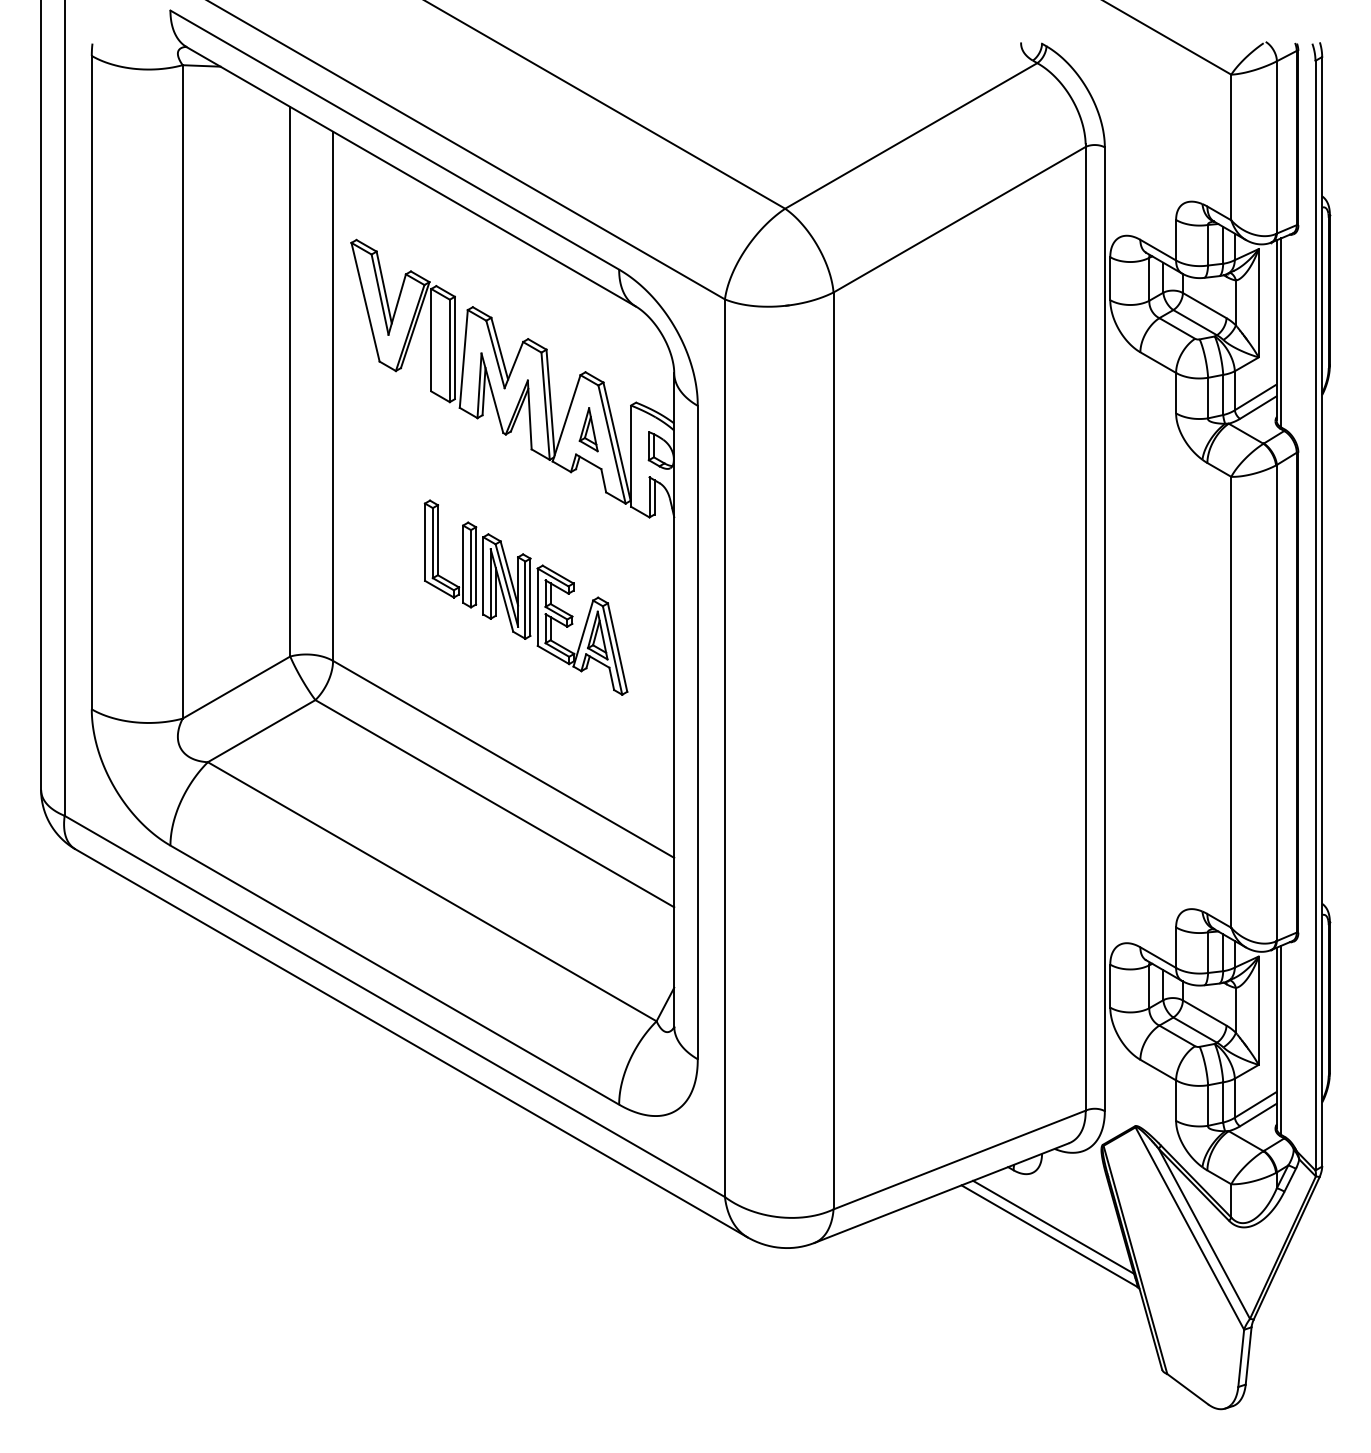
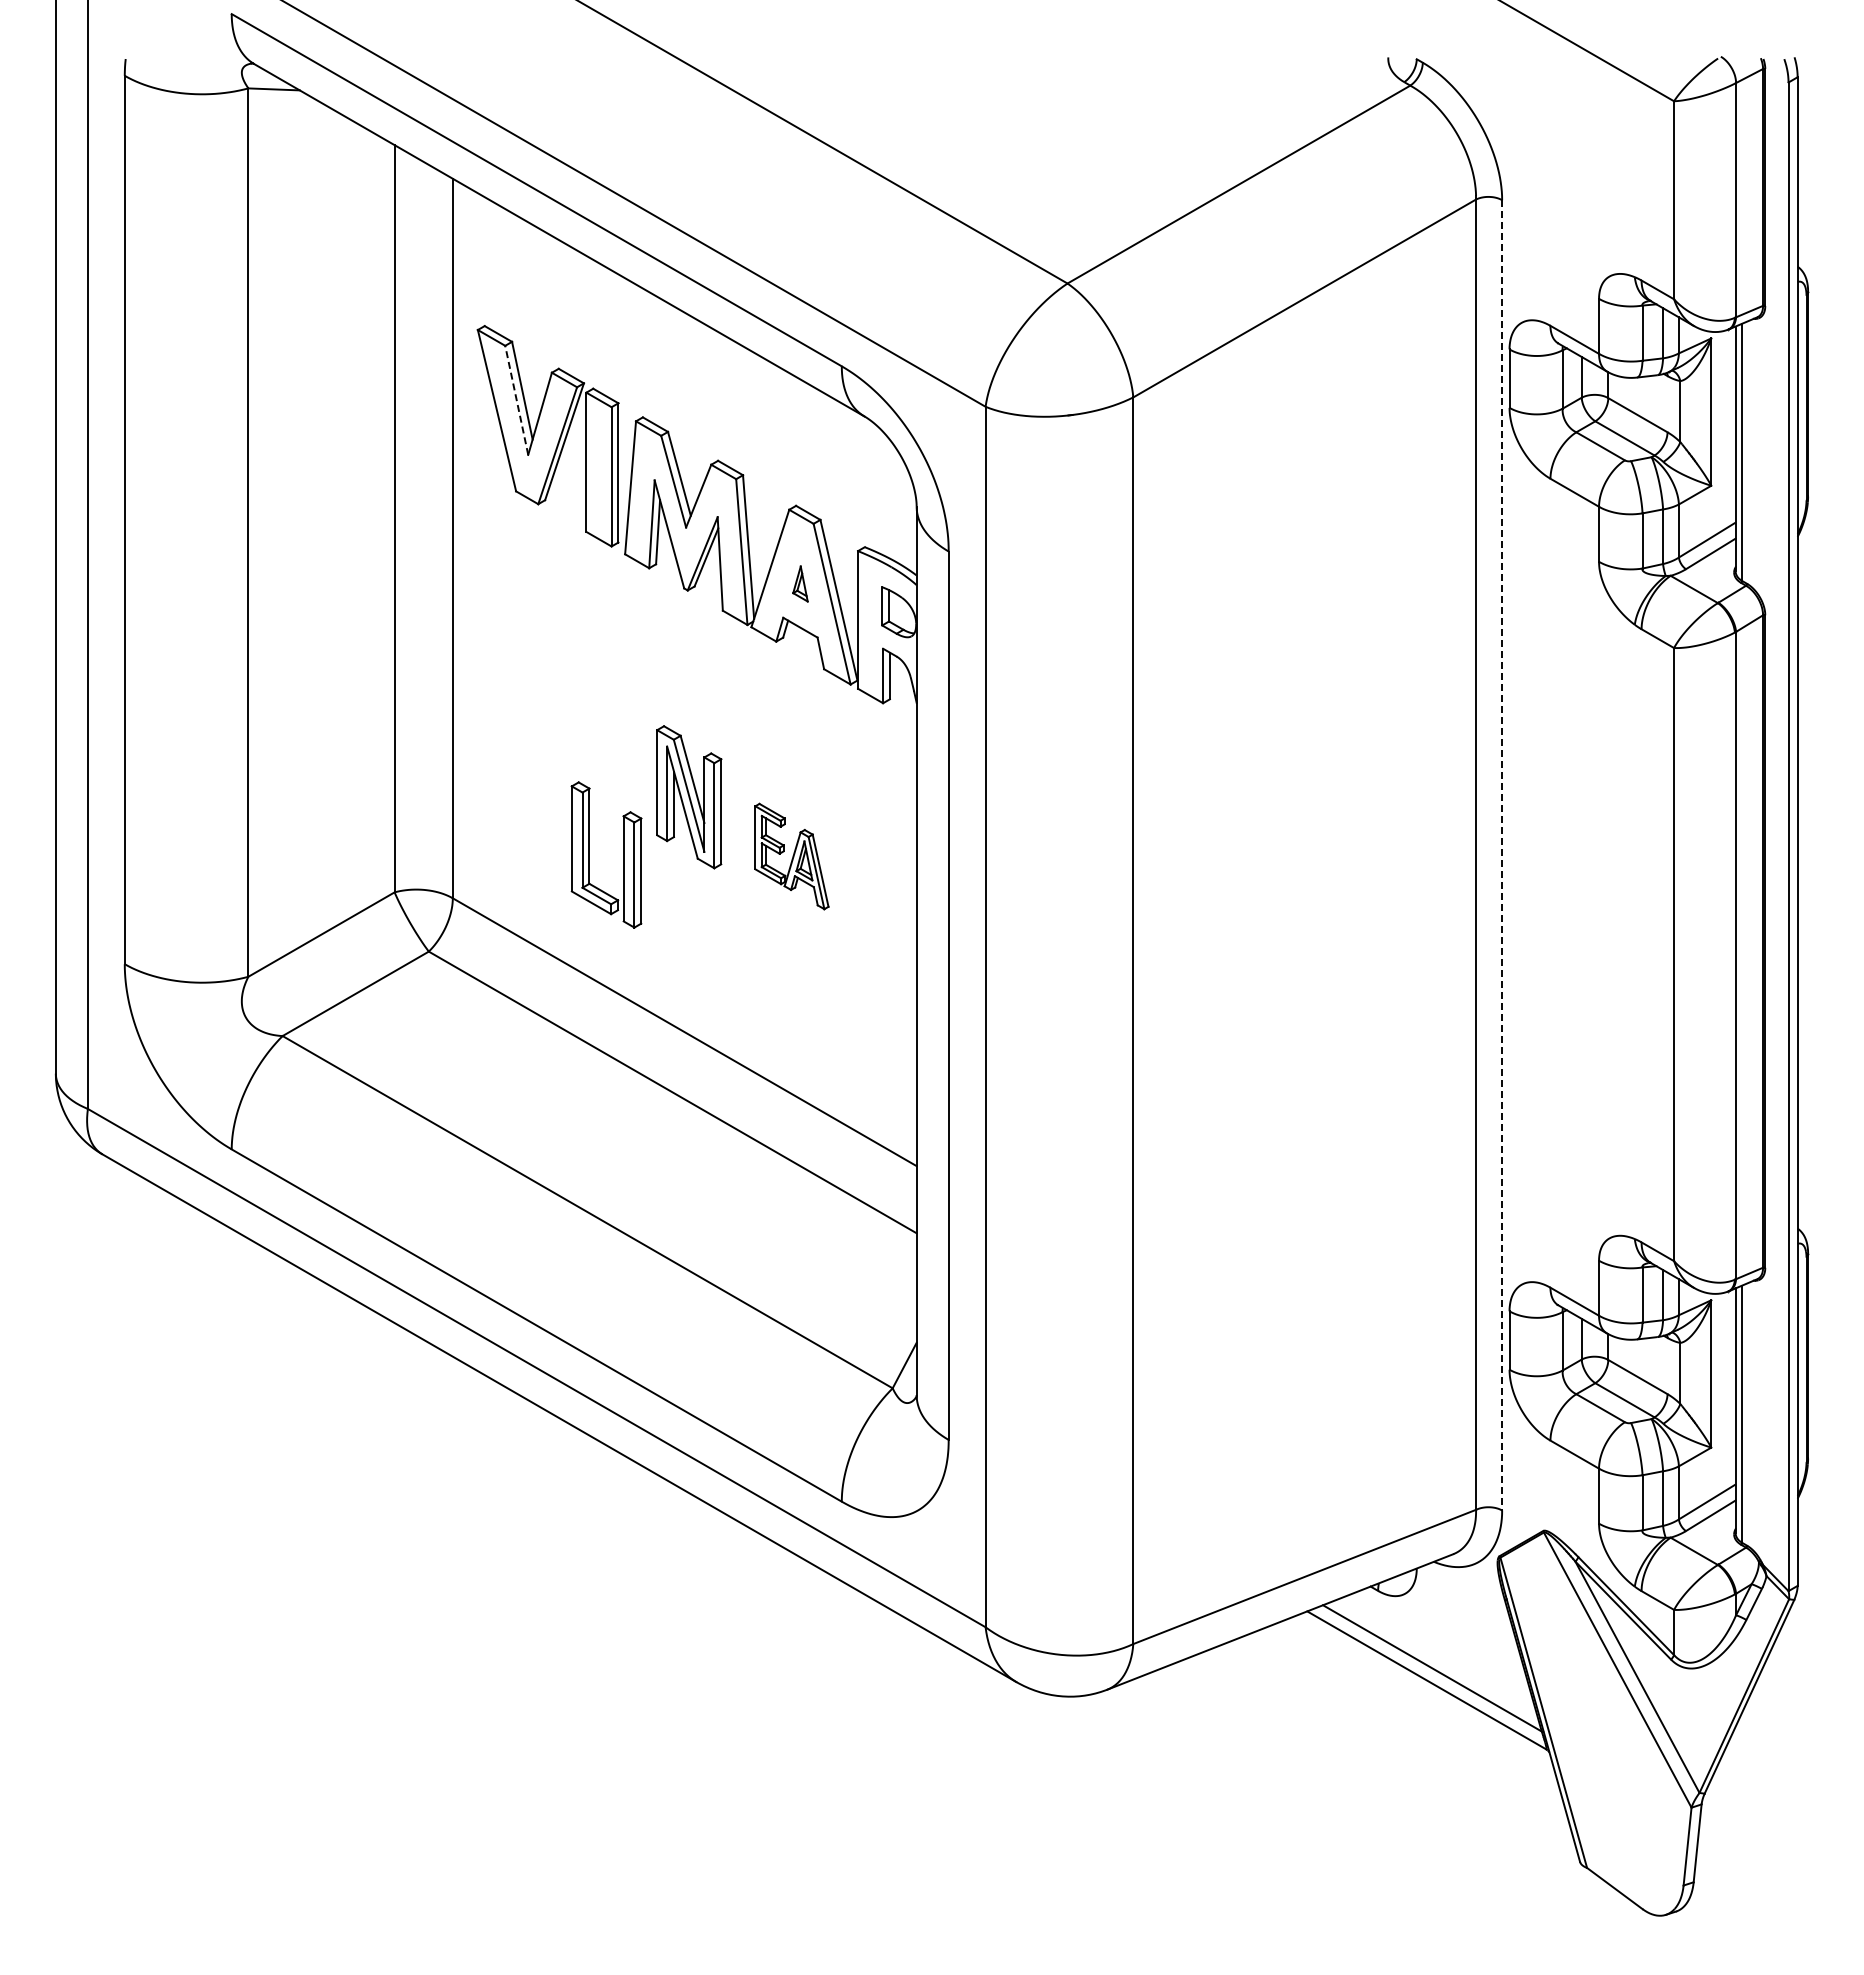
line: (379, 294) -> (516, 400), solid -> dashed
part: (588, 429) -> (800, 583), size x0.6
part: (438, 553) -> (589, 854), moved
line: (1105, 629) -> (1502, 855), solid -> dashed
part: (582, 630) -> (791, 856), size x0.6

